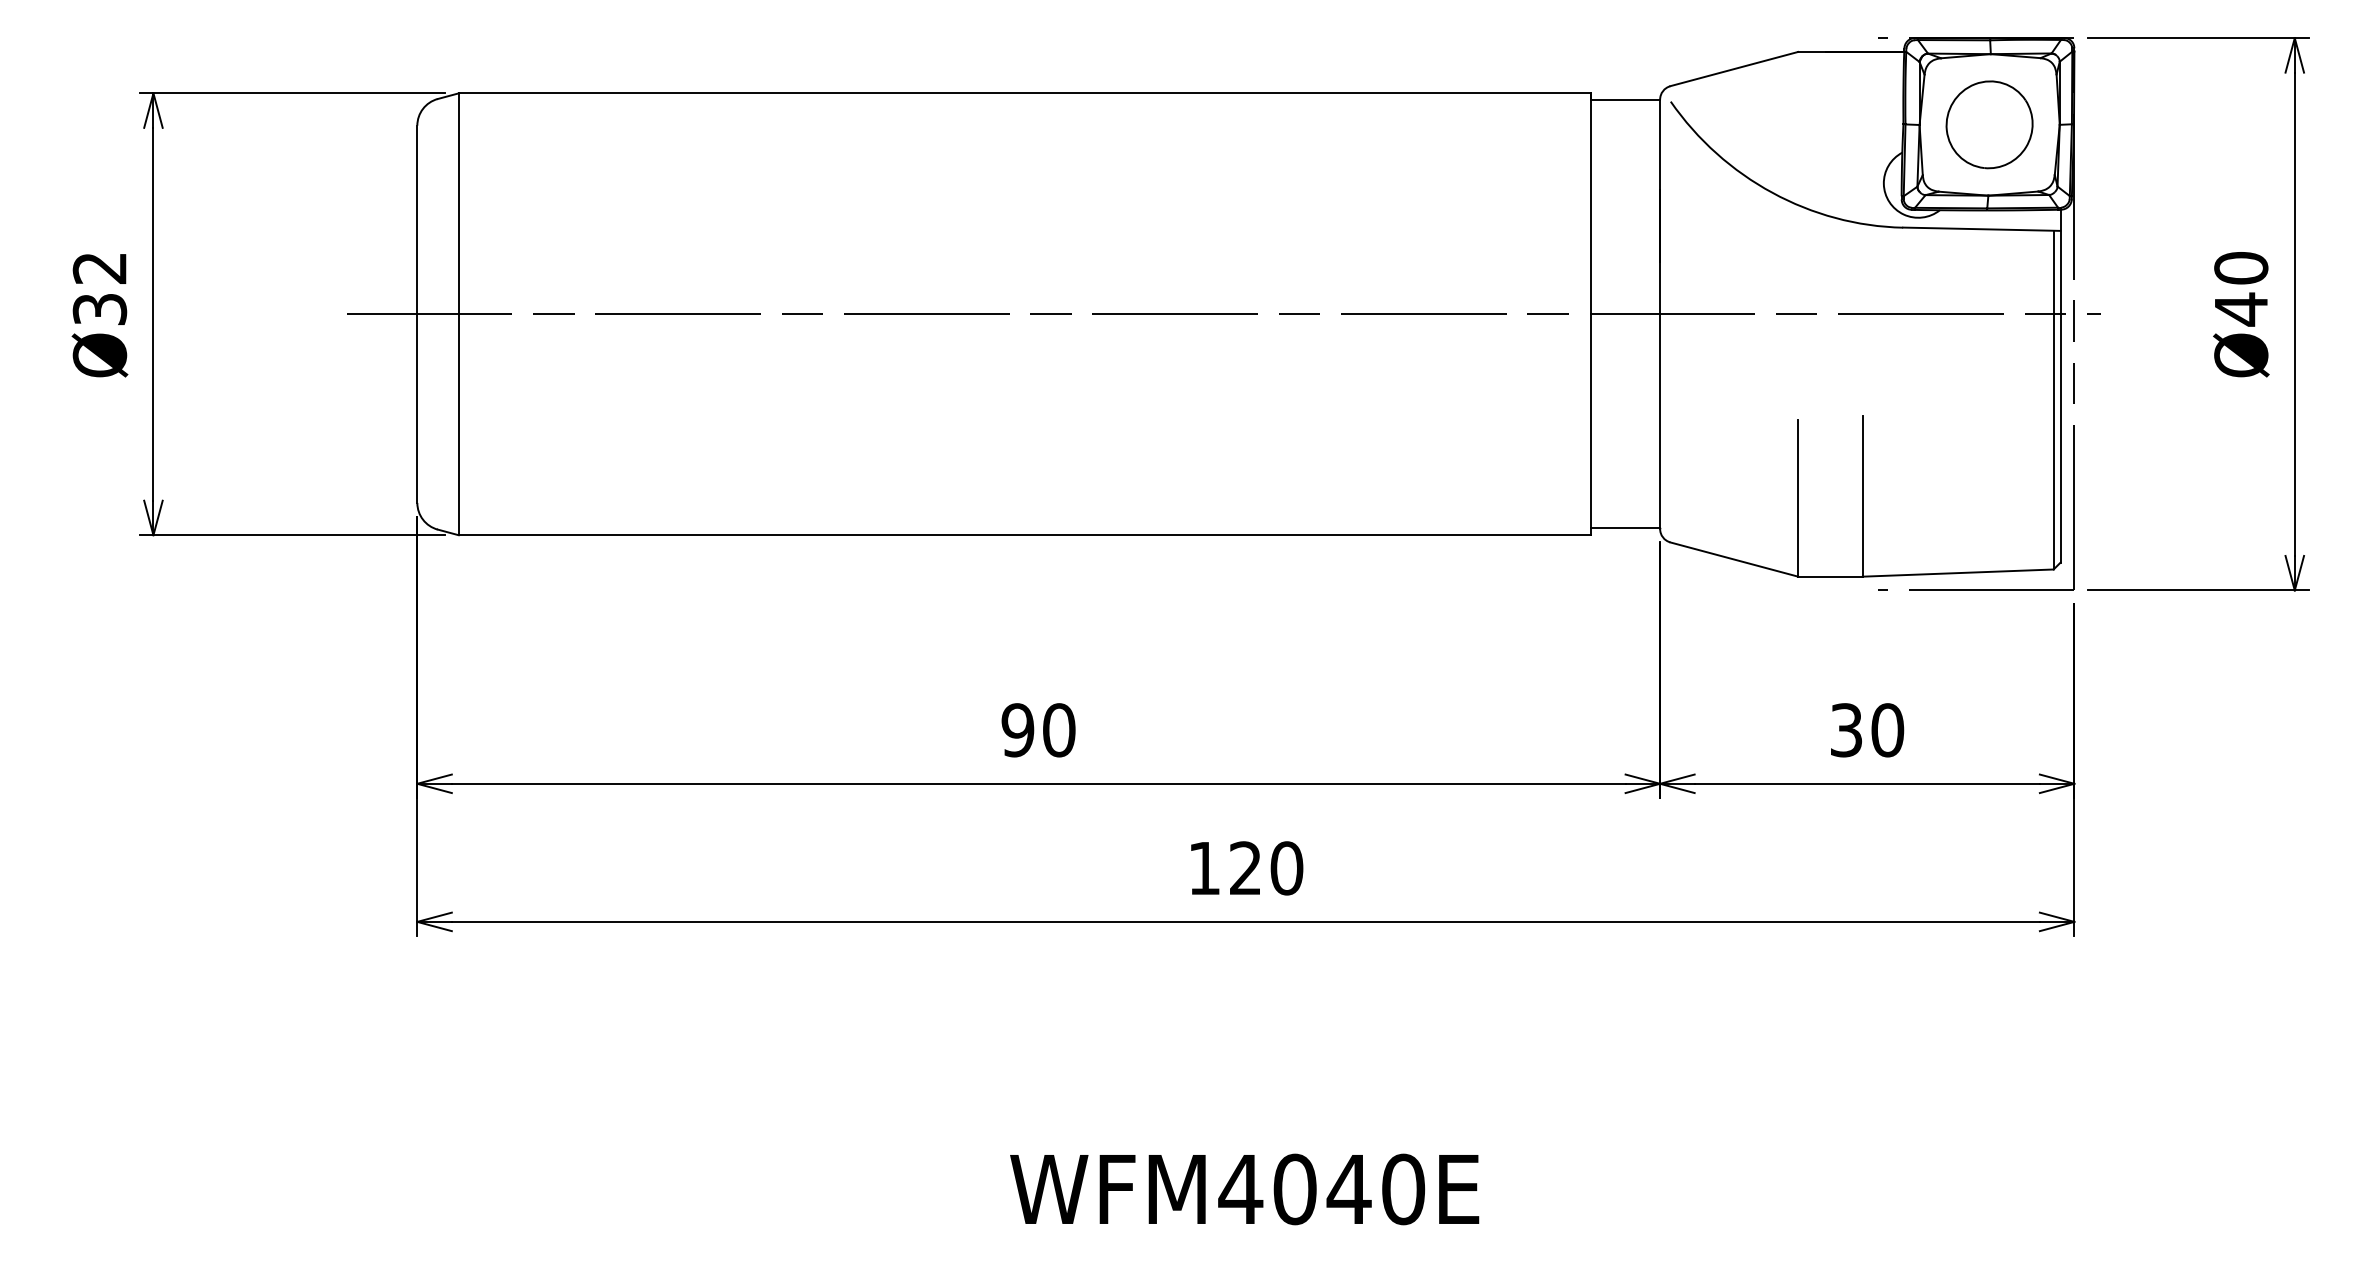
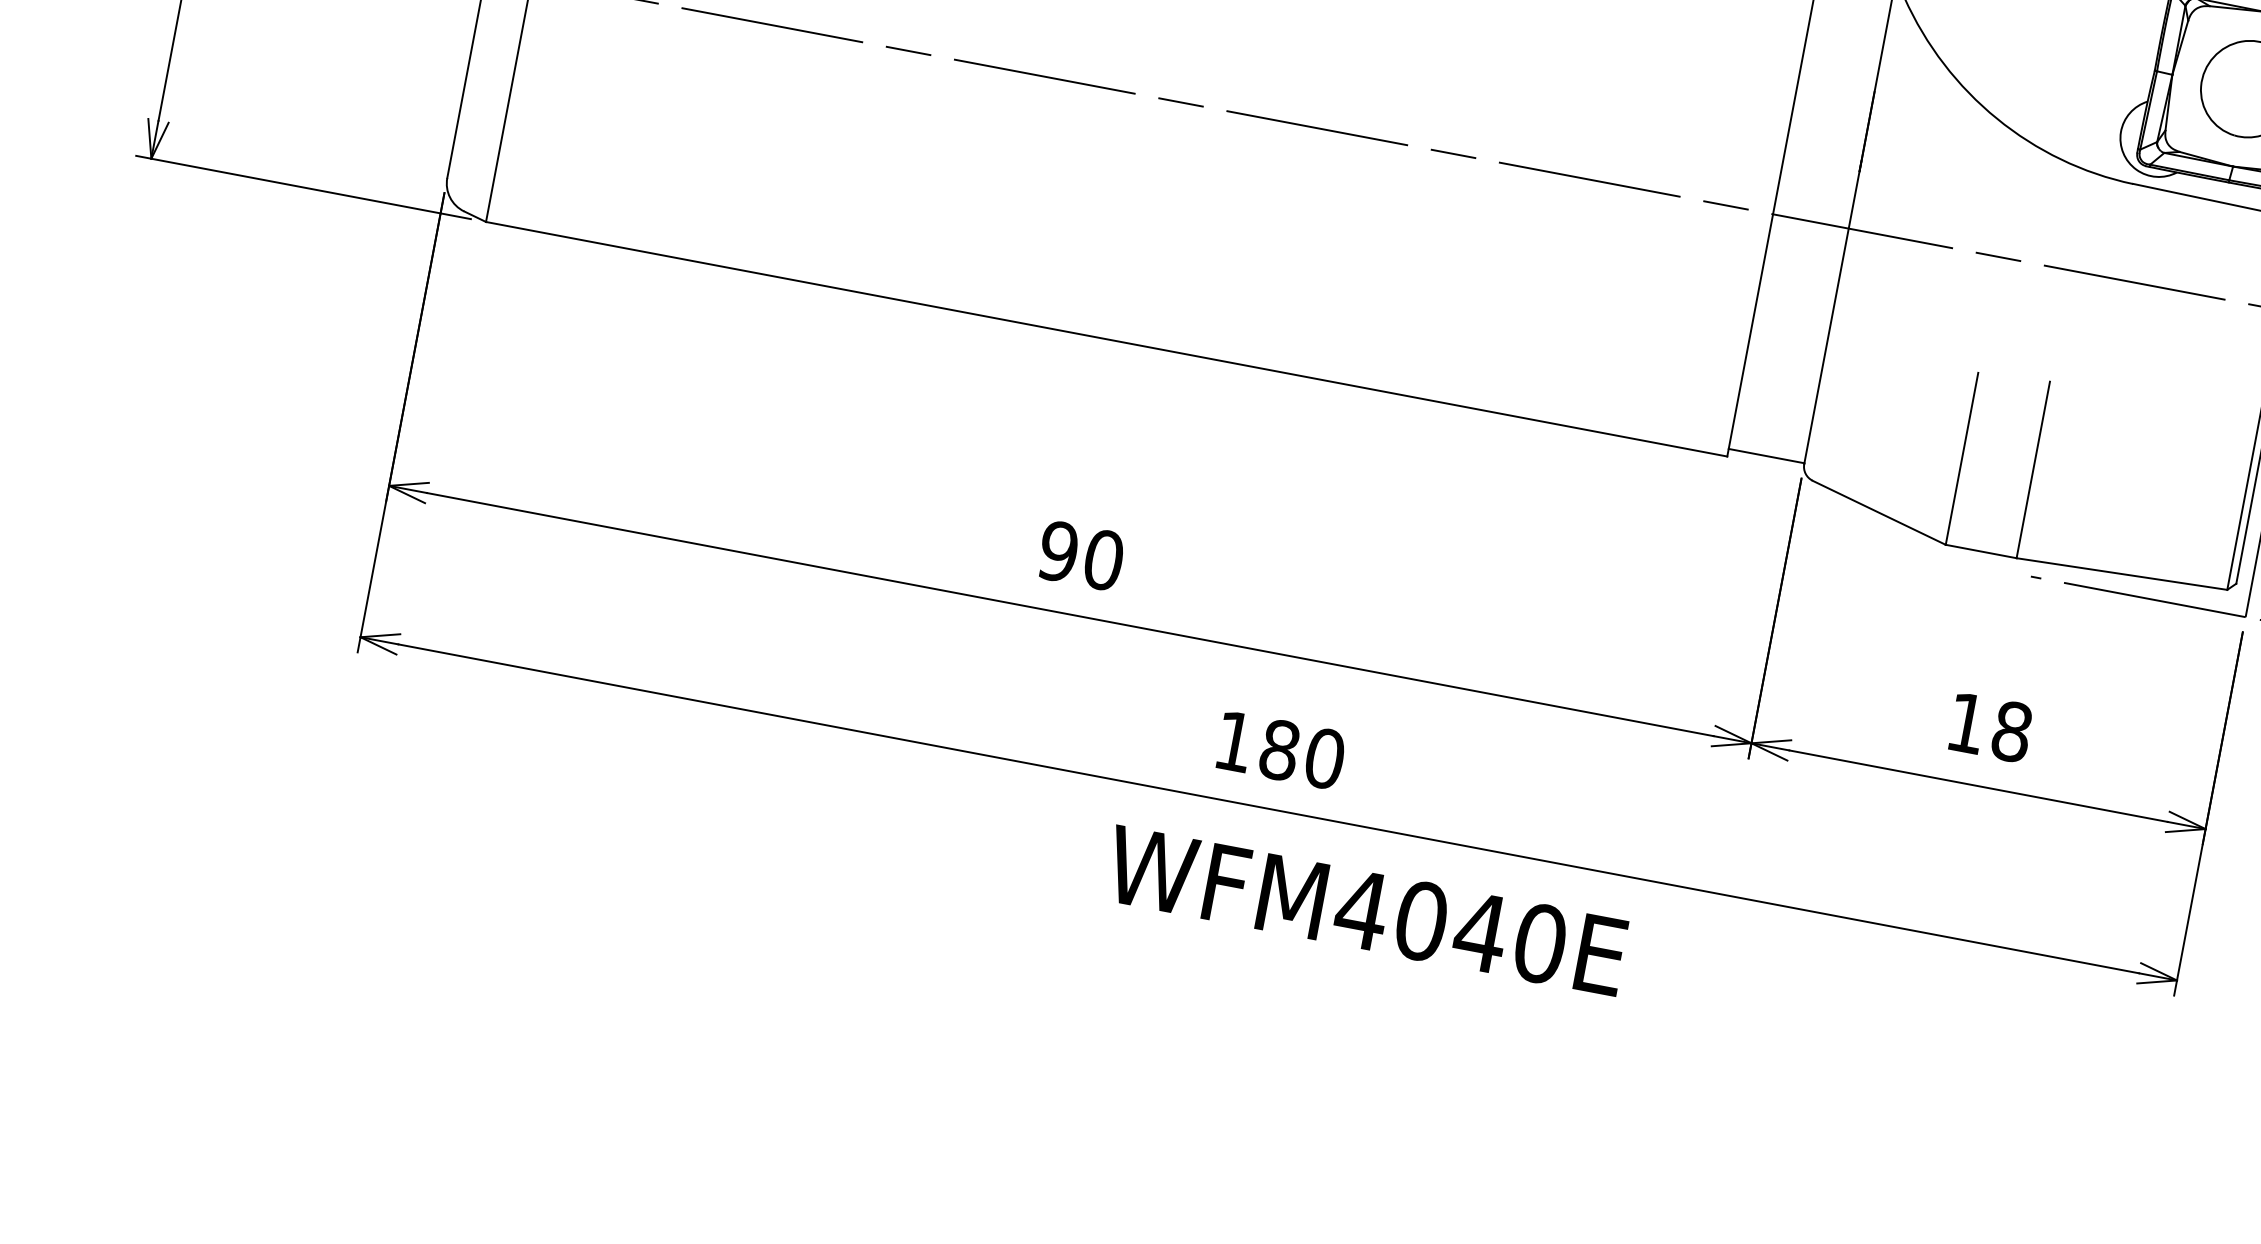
text: (1867, 730) -> (1989, 727), 30 -> 18
text: (1245, 868) -> (1279, 750), 120 -> 180
text: (1244, 1189) -> (1366, 910), moved

